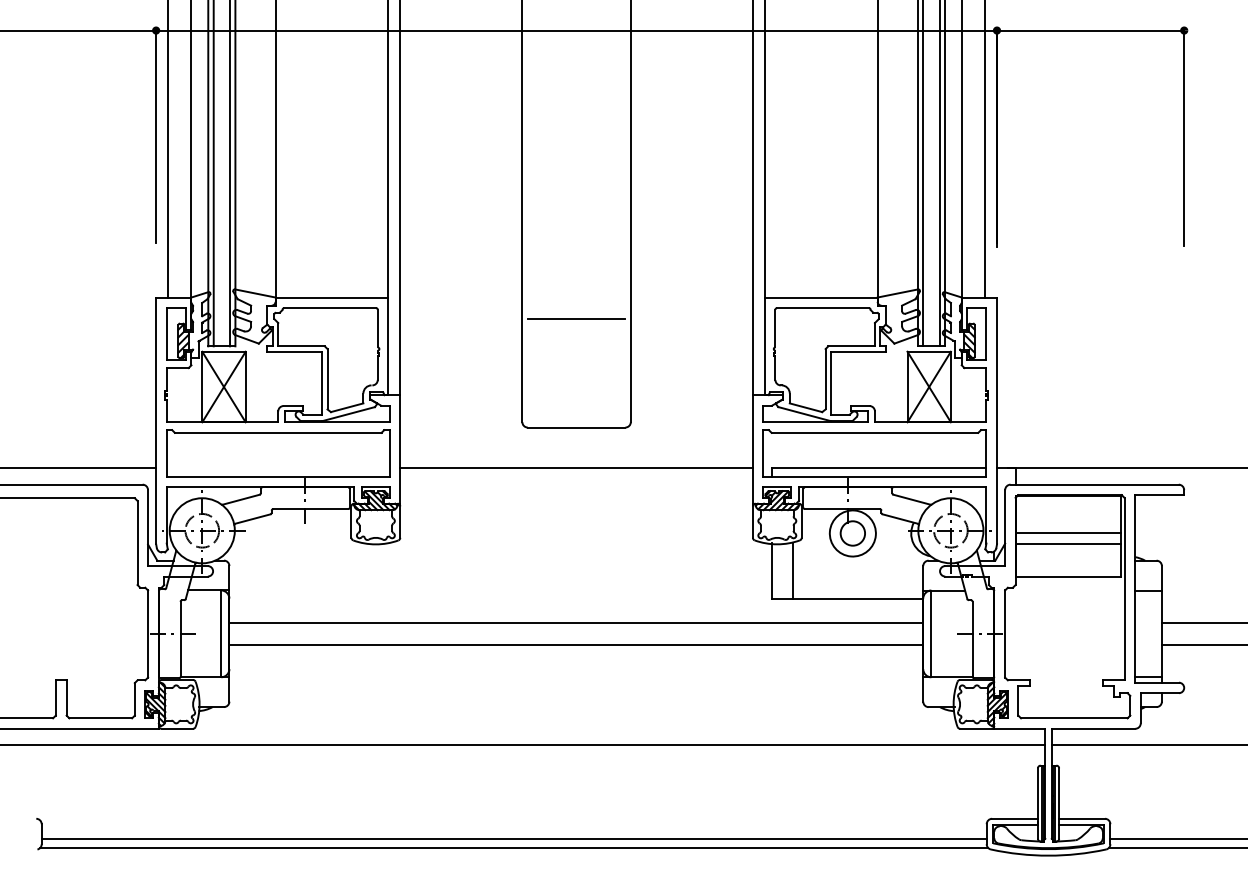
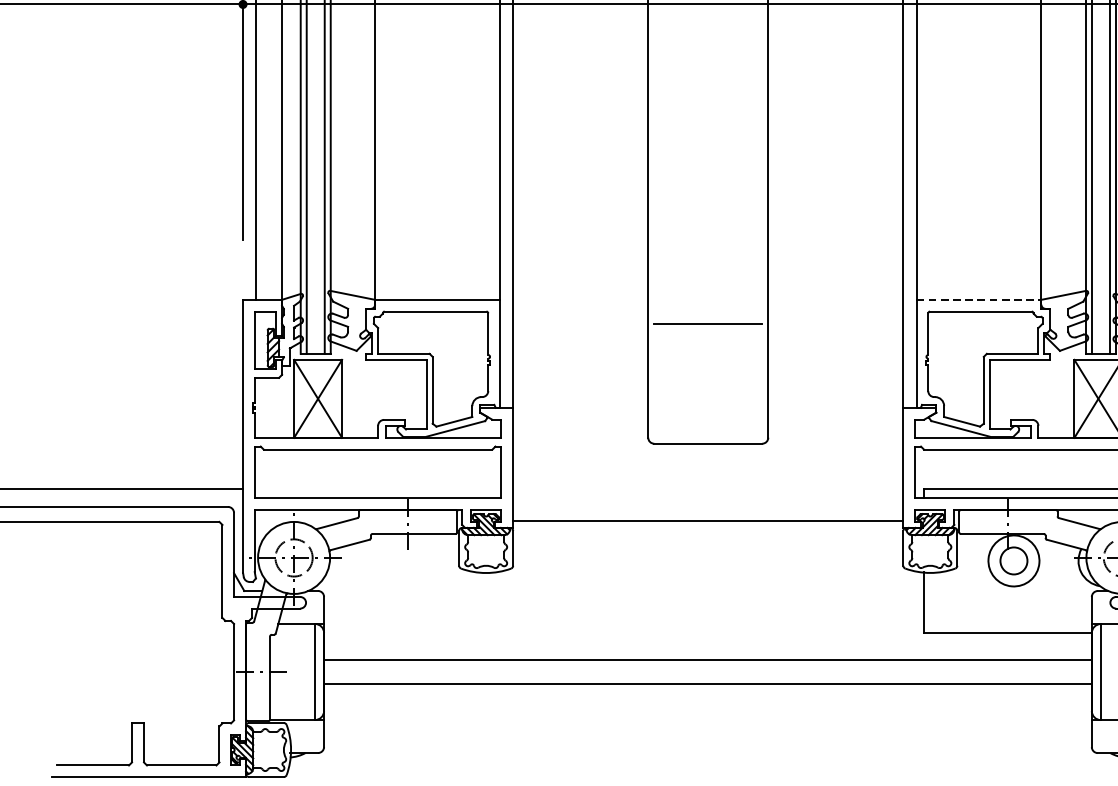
line: (821, 297) -> (979, 299), solid -> dashed
line: (576, 468) -> (708, 521), moved
line: (793, 570) -> (948, 601), removed

